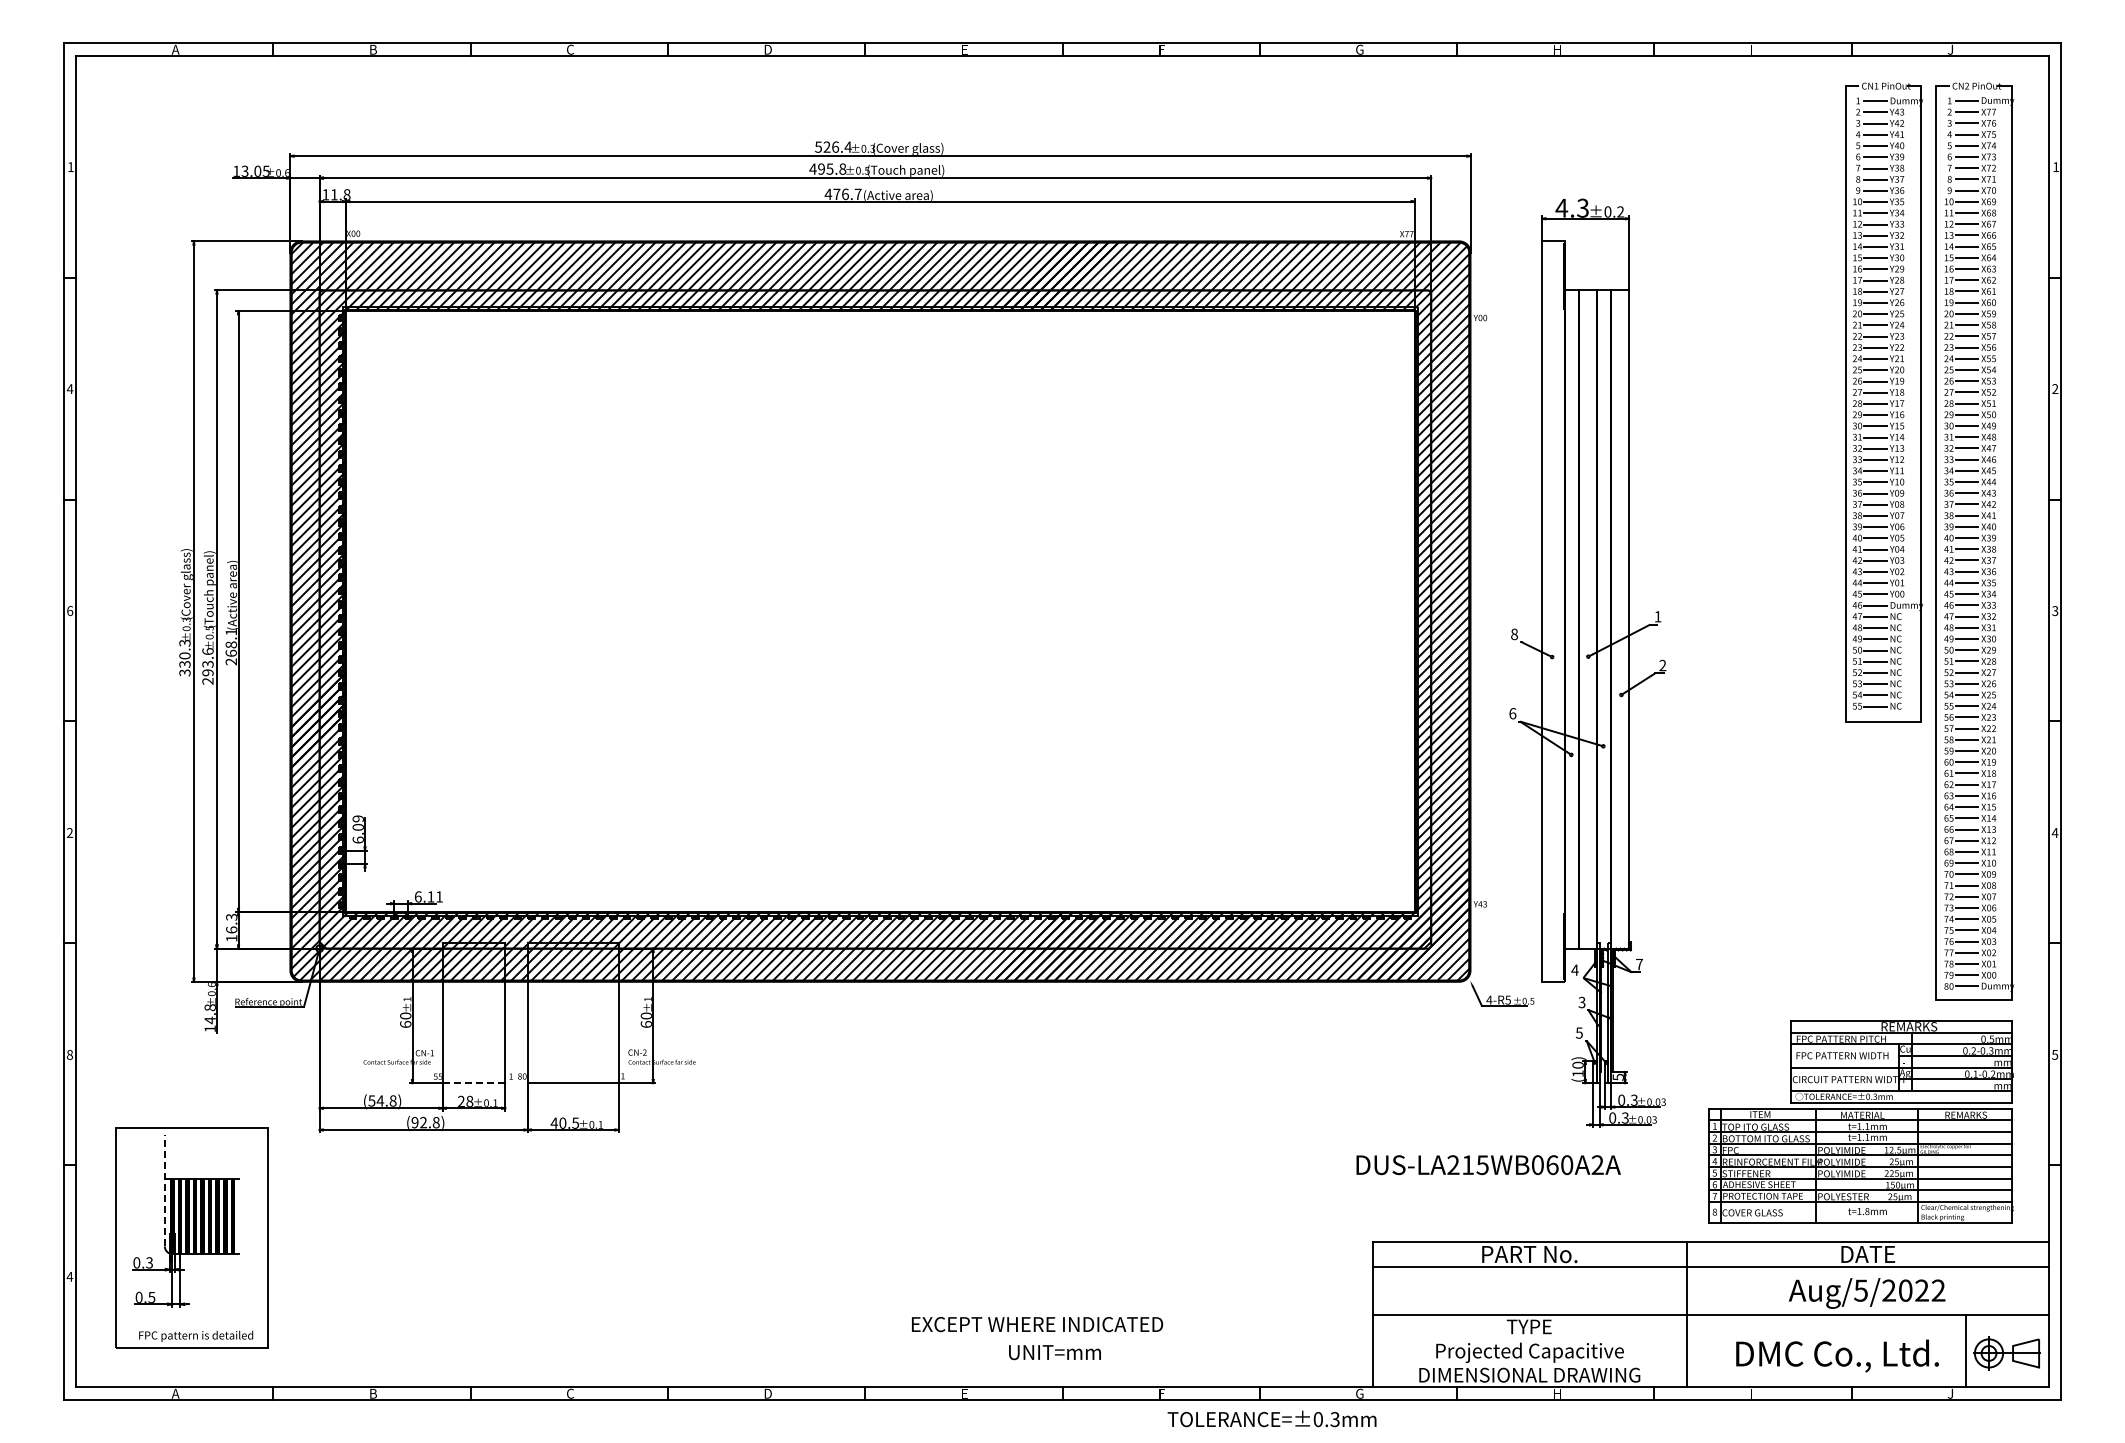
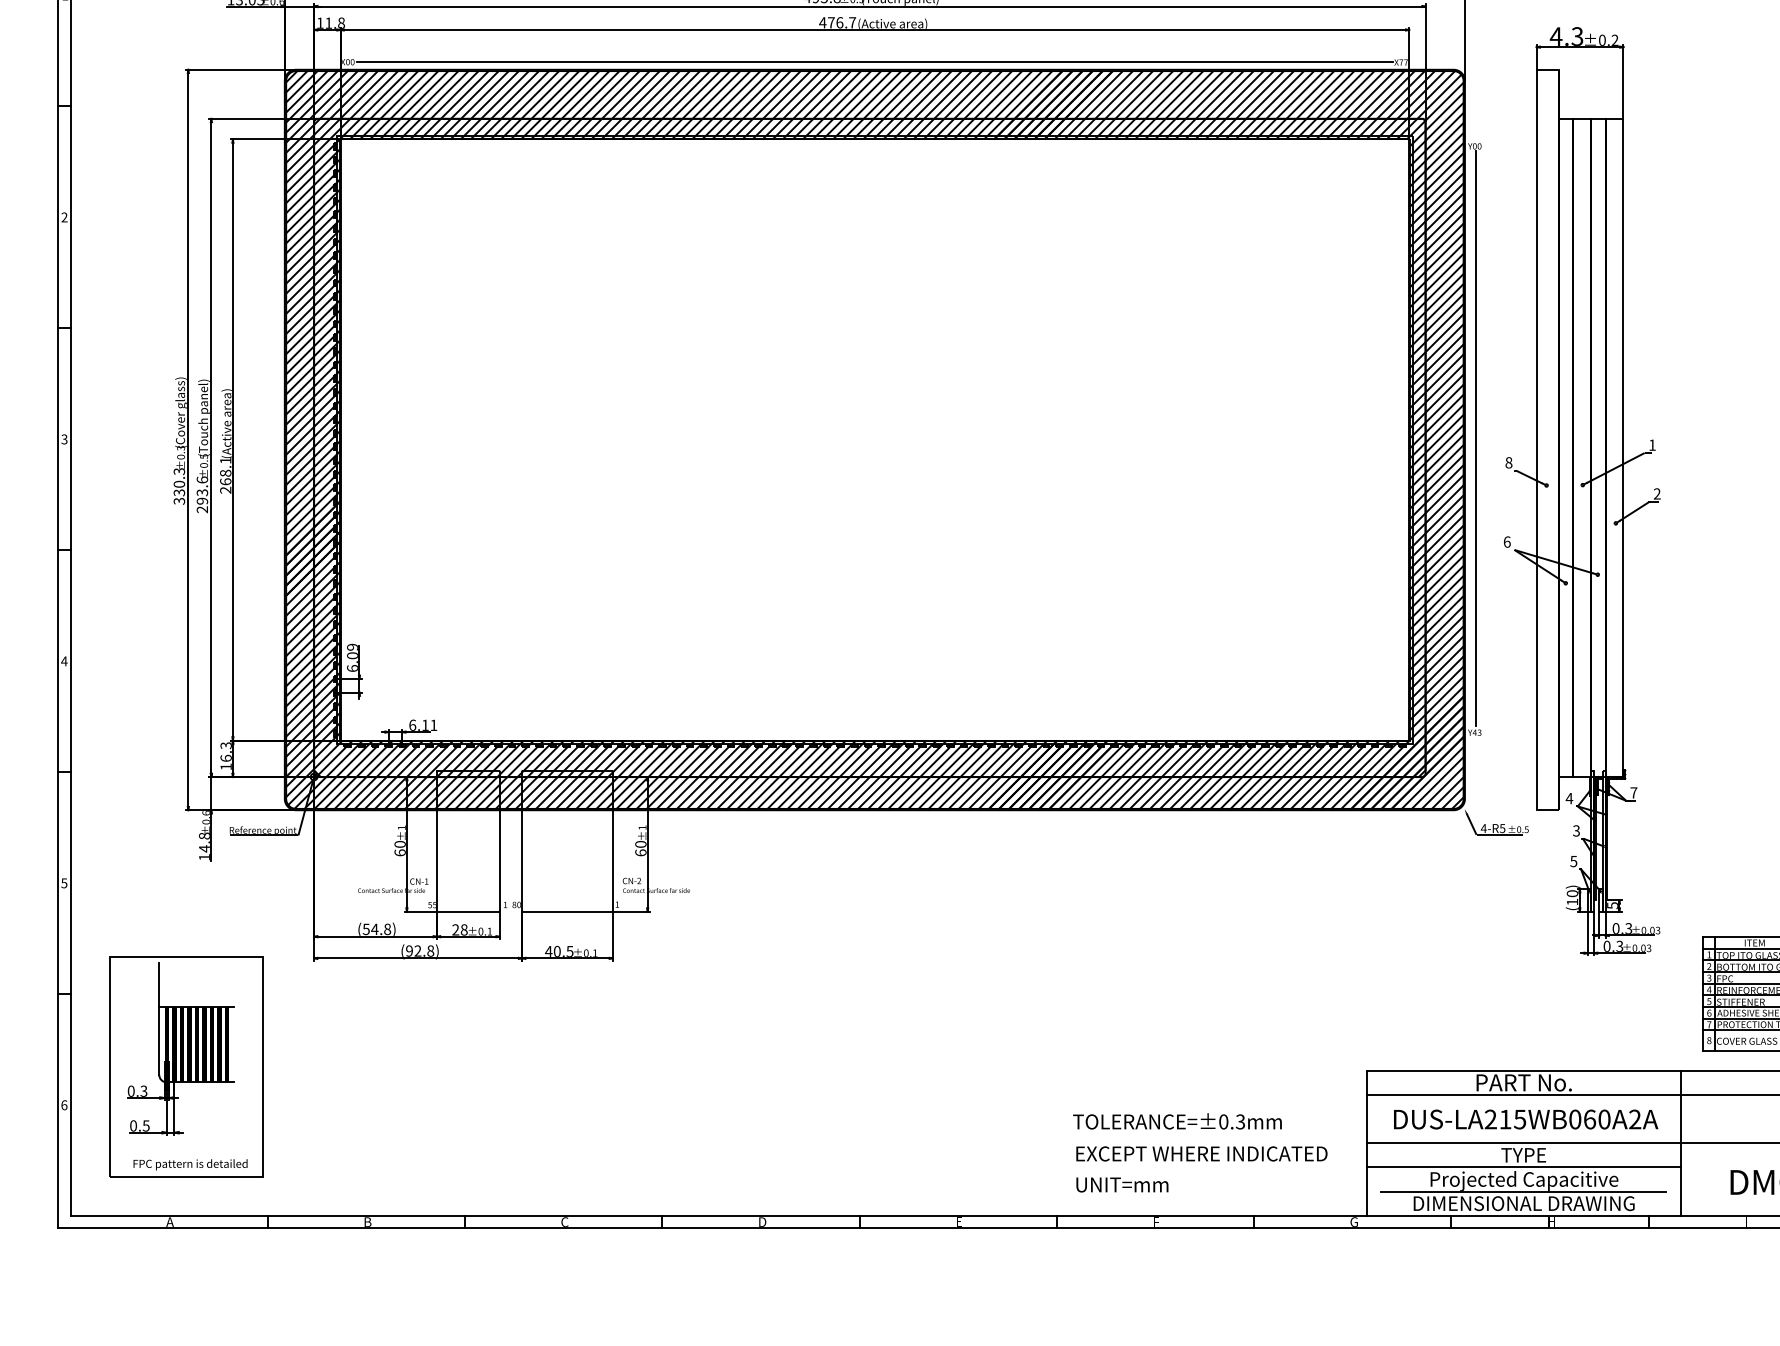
line: (880, 233) -> (874, 61), added
text: (69, 388) -> (63, 216), 4 -> 2
line: (1481, 609) -> (1475, 437), added
text: (70, 610) -> (64, 438), 6 -> 3
text: (69, 832) -> (63, 660), 2 -> 4
text: (69, 1054) -> (63, 882), 8 -> 5
line: (473, 1083) -> (467, 911), dashed -> solid
text: (1488, 1165) -> (1525, 1119), moved
line: (164, 1190) -> (158, 1018), dashed -> solid
text: (69, 1276) -> (63, 1104), 4 -> 6
text: (1037, 1324) -> (1201, 1153), moved
line: (1529, 1339) -> (1523, 1167), added
text: (1054, 1352) -> (1121, 1184), moved
line: (1529, 1363) -> (1523, 1191), added
text: (1271, 1418) -> (1176, 1120), moved

